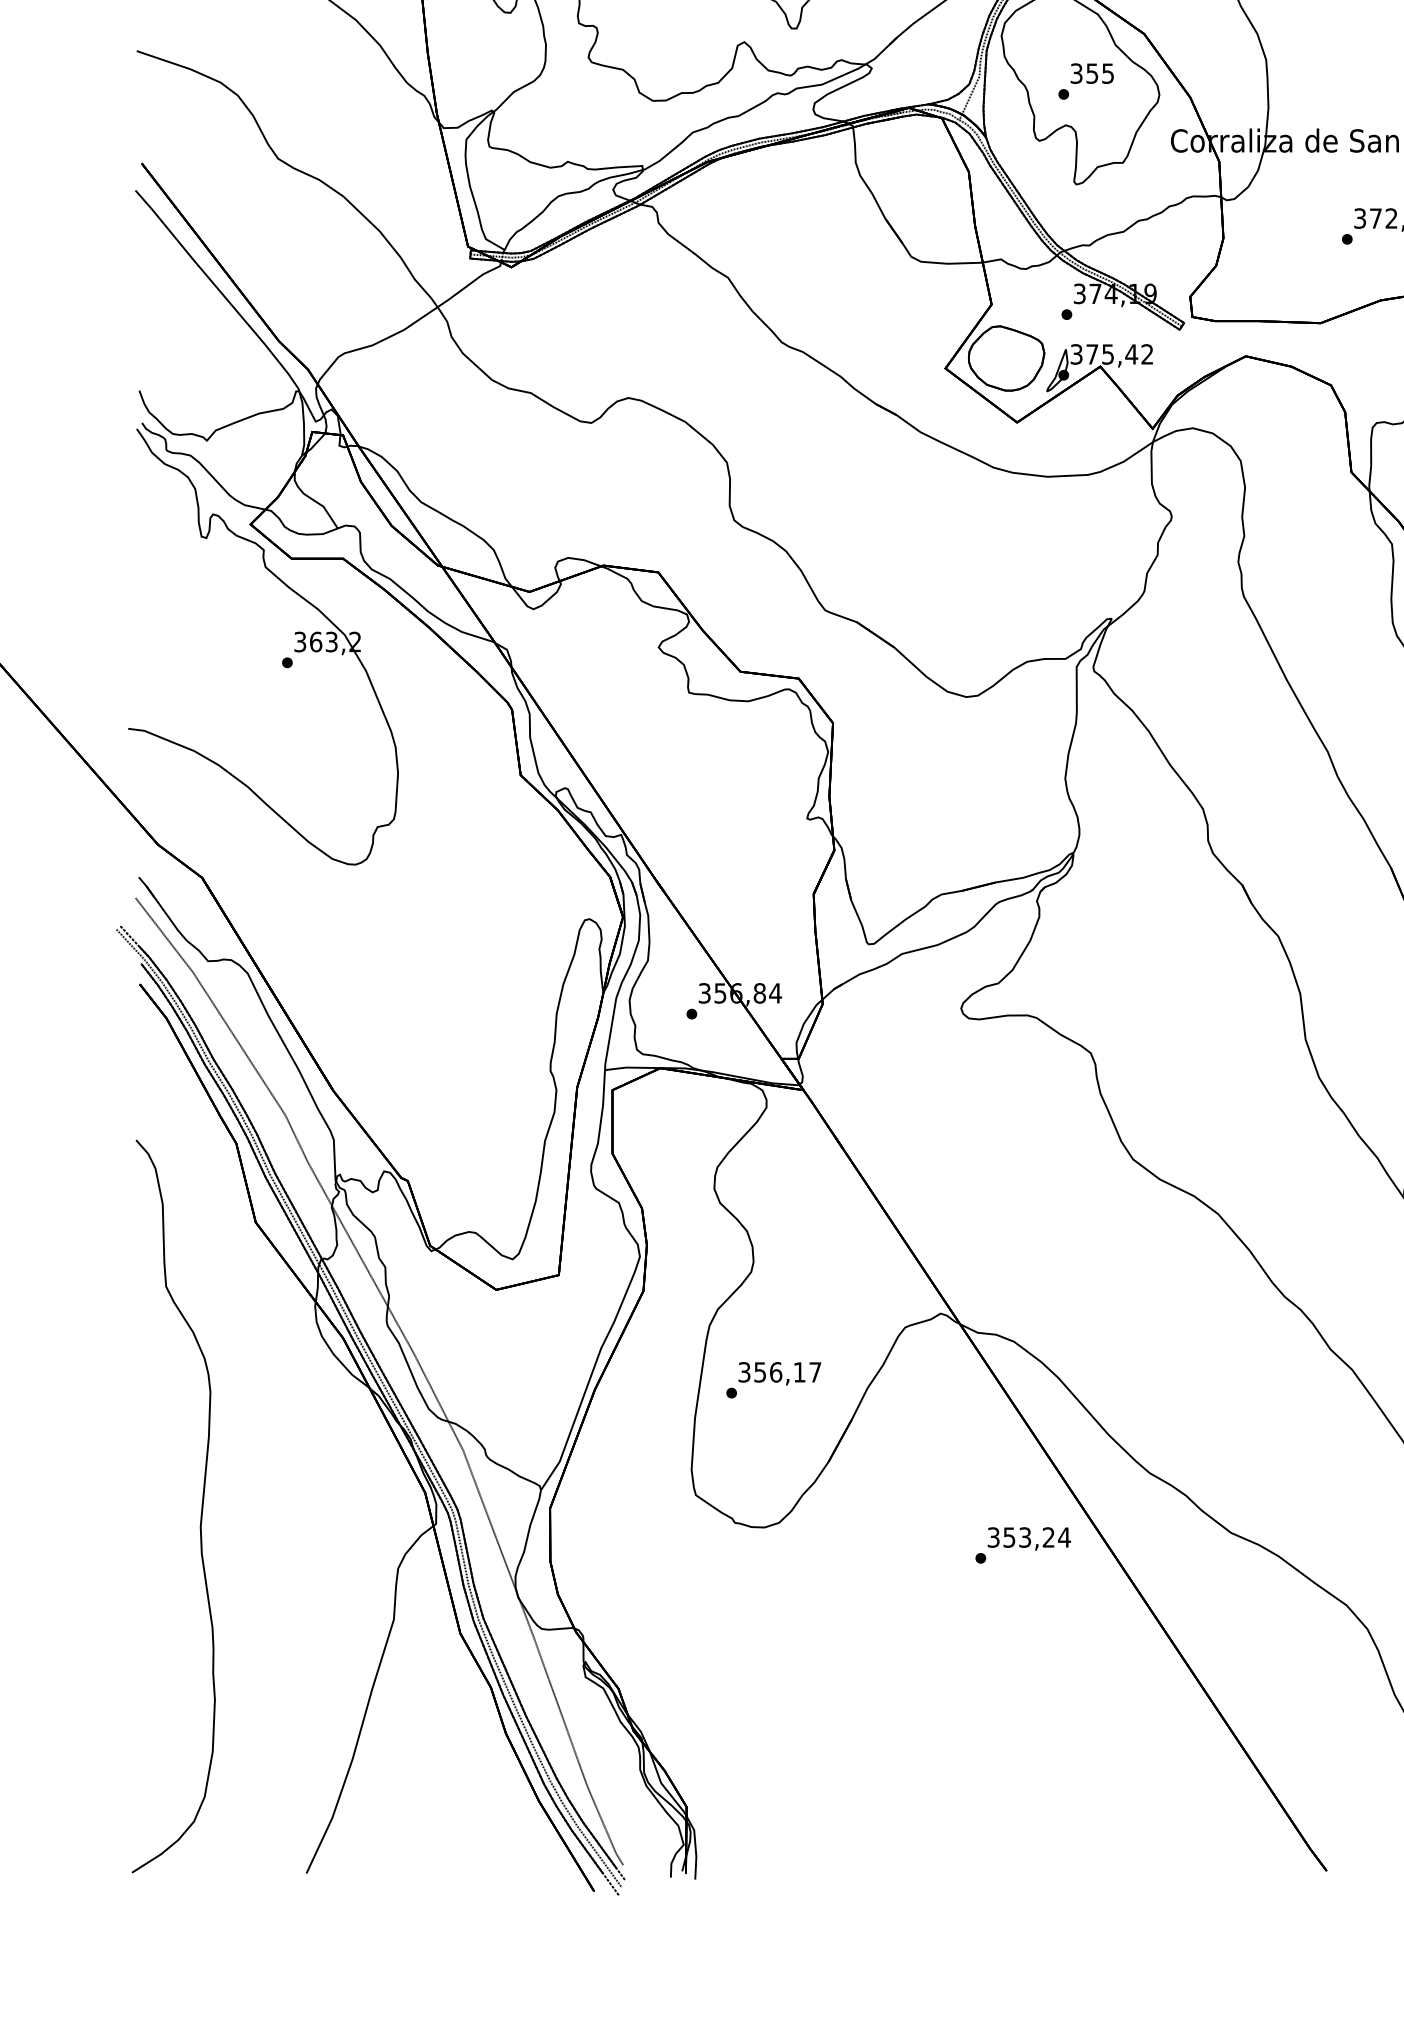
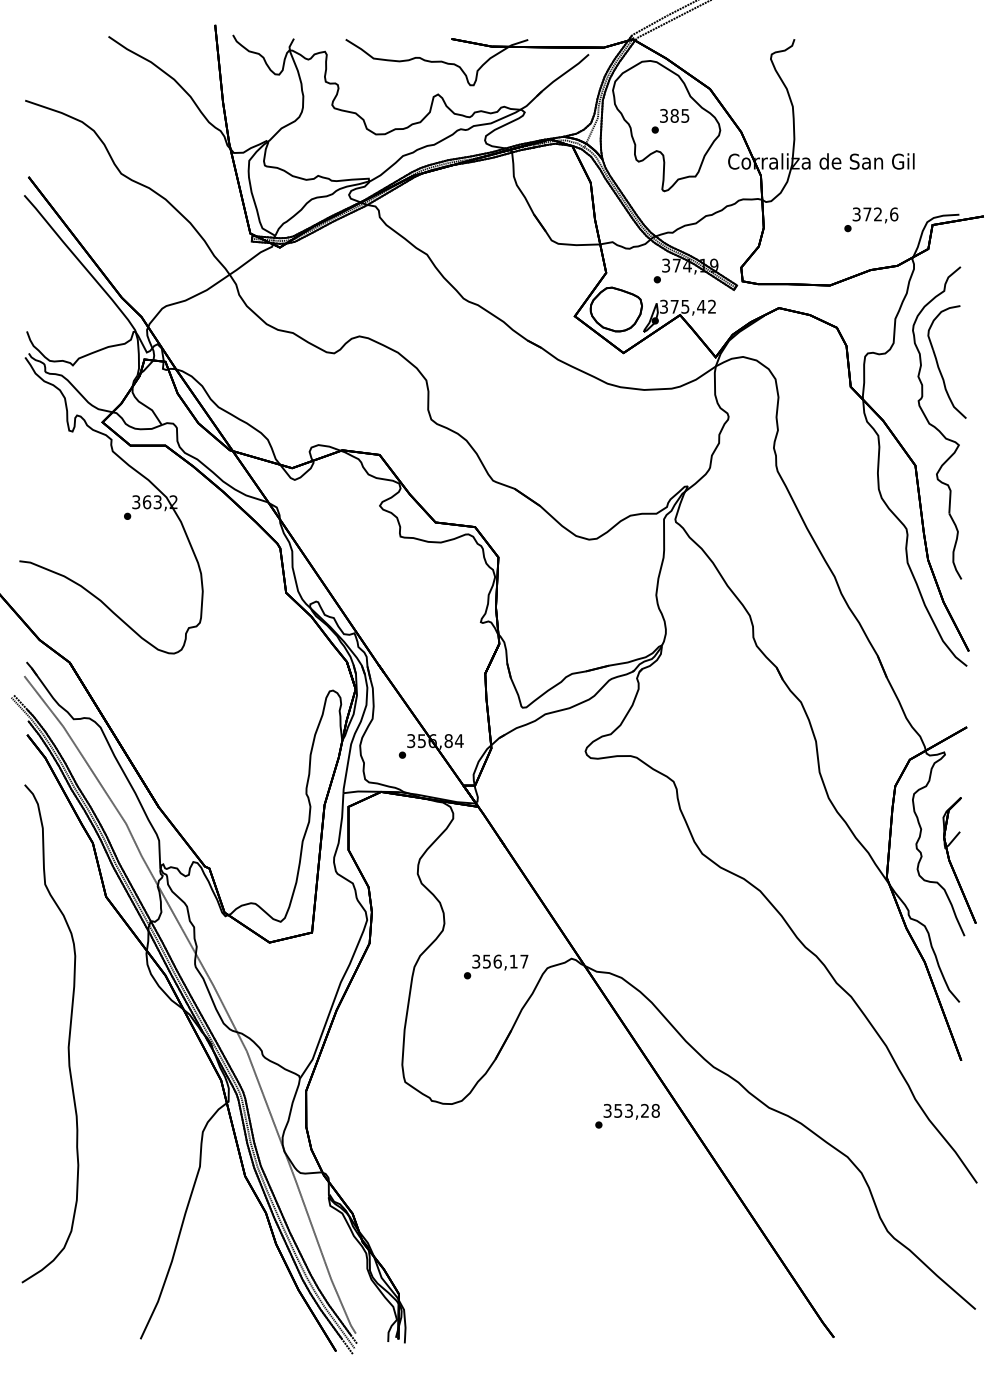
text: (1092, 72) -> (674, 115), 355 -> 385
text: (774, 1379) -> (496, 966), moved
part: (200, 1508) -> (68, 1035), moved
text: (1064, 1536) -> (655, 1110), 353,24 -> 353,28

